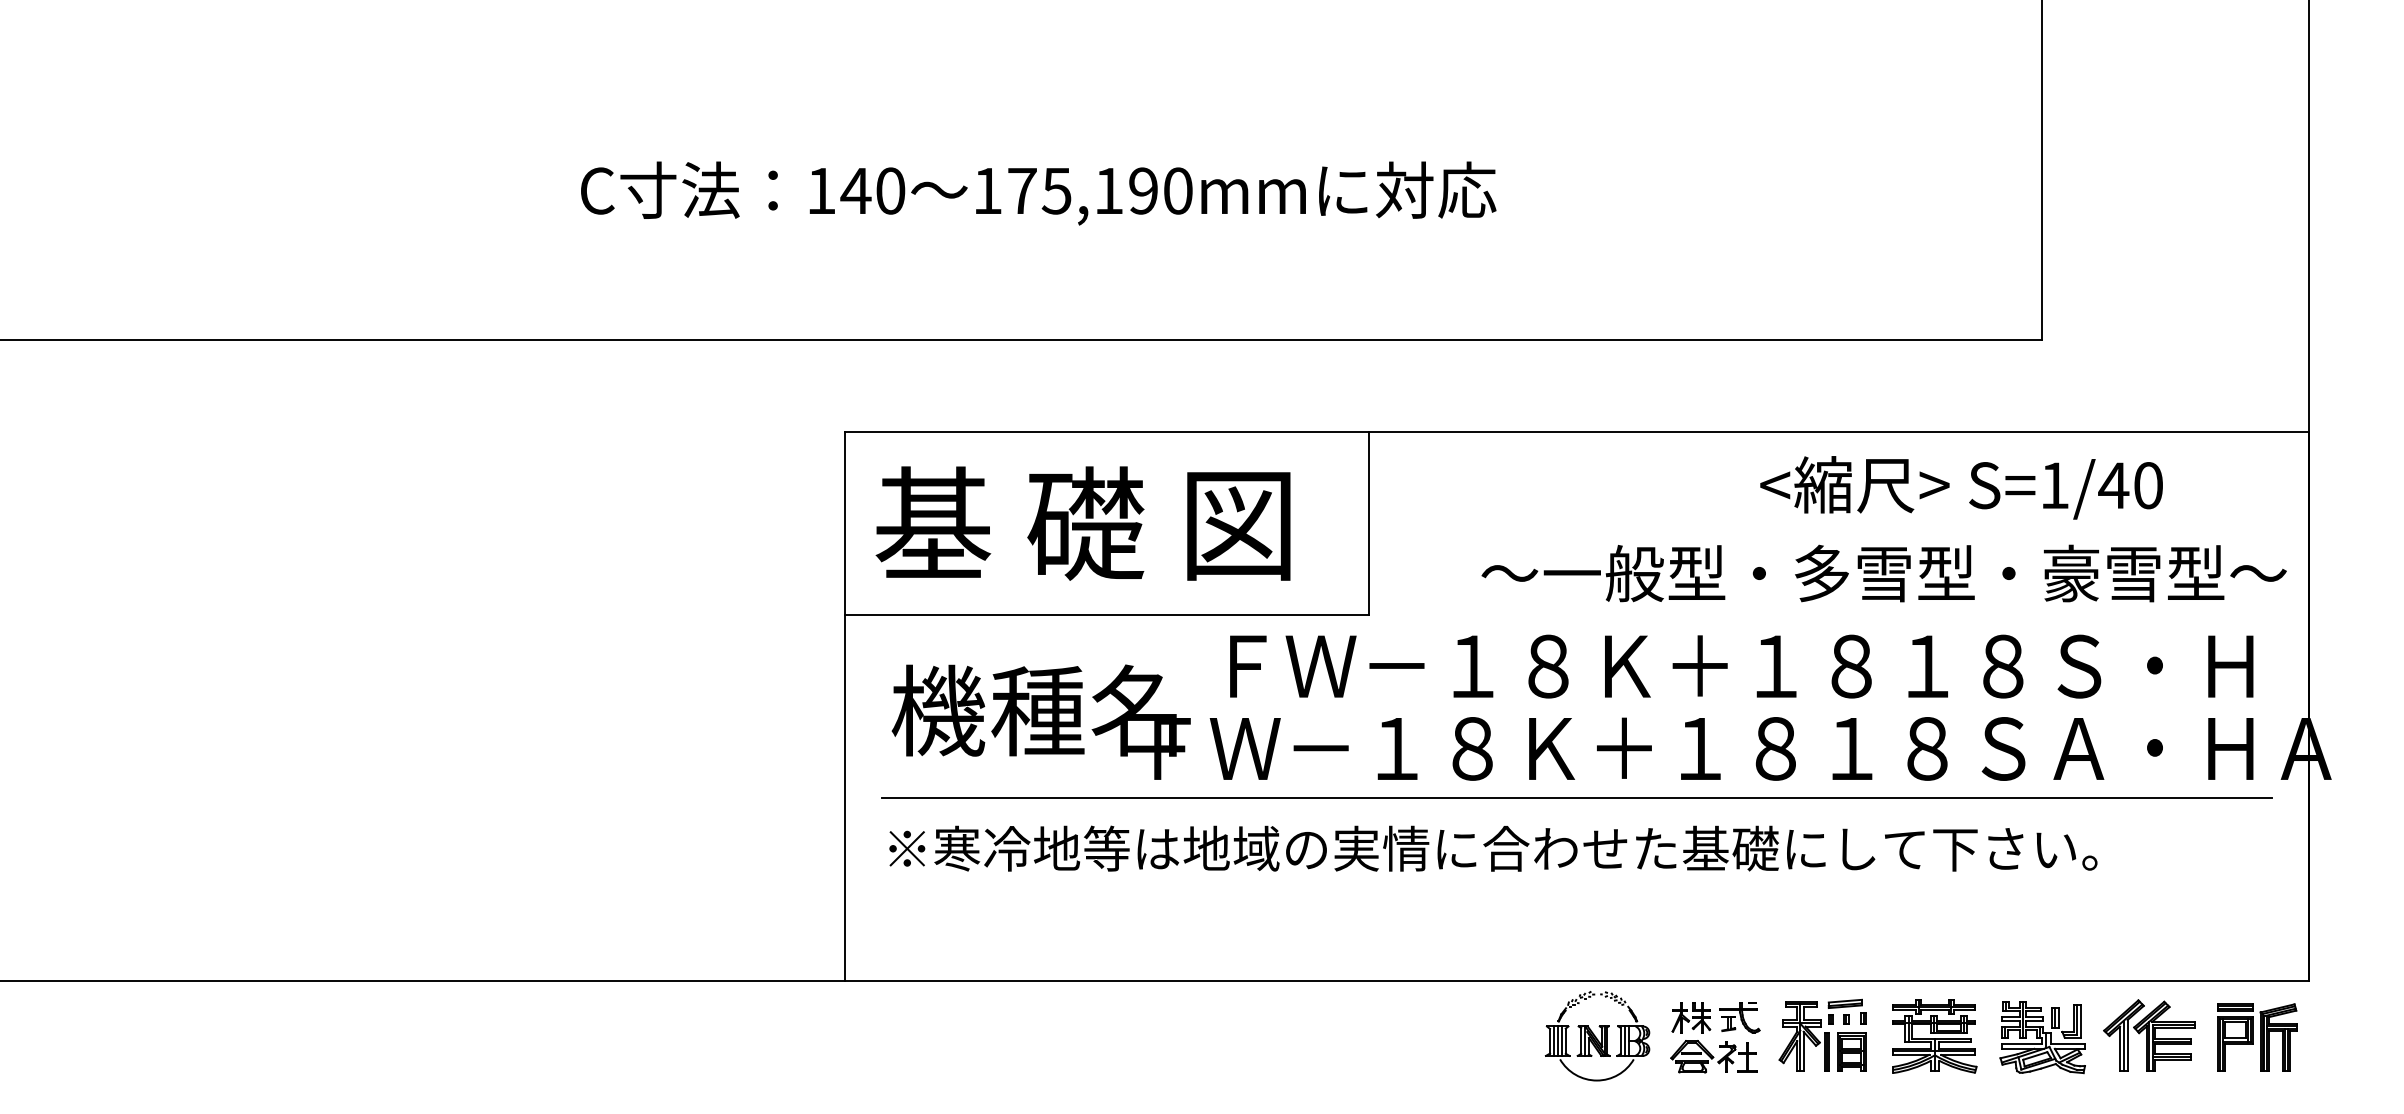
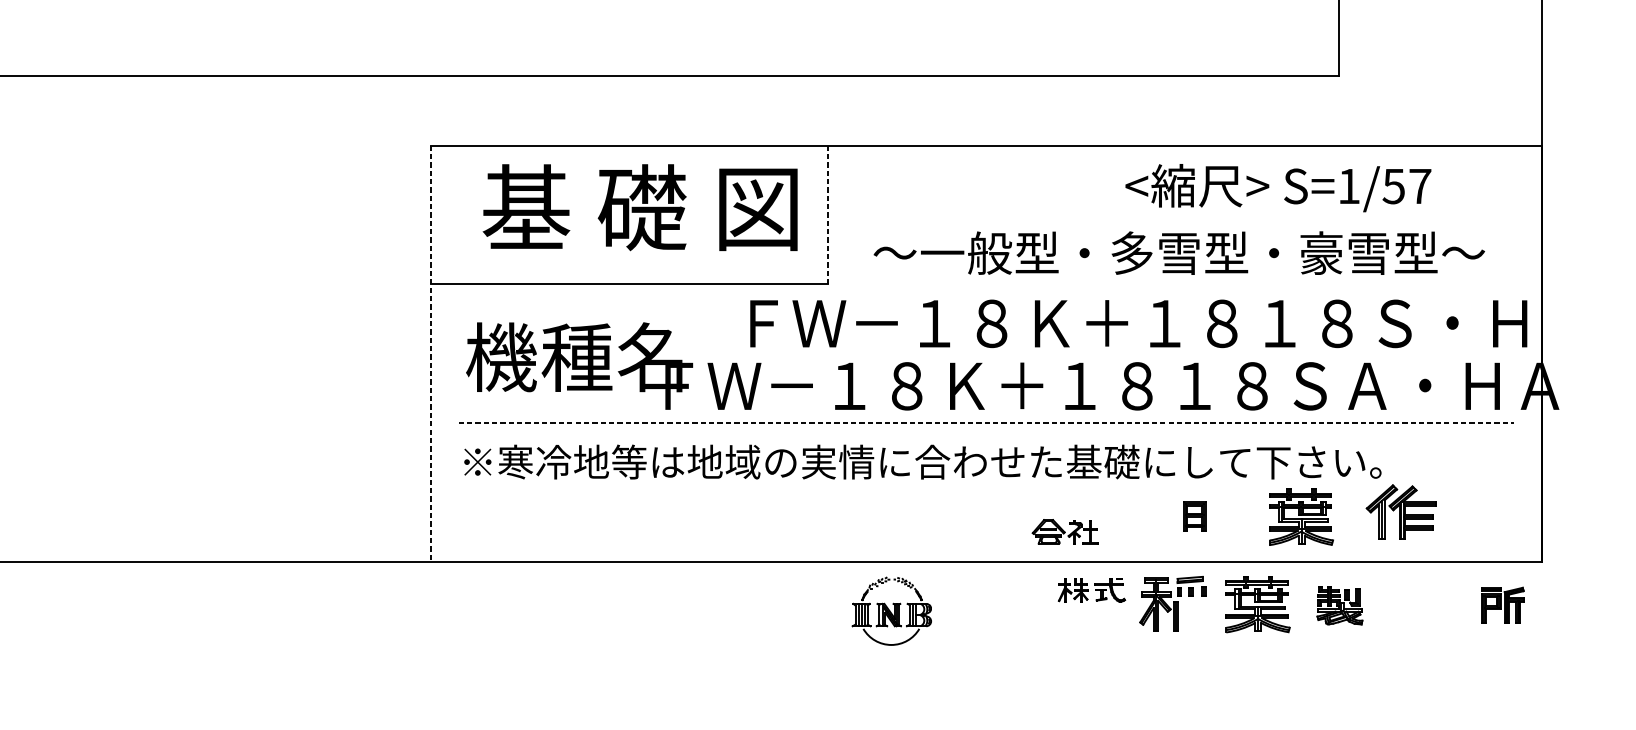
text: (2130, 485) -> (1406, 186), S=1/40 -> S=1/57
text: (1082, 523) -> (639, 207), moved
line: (1368, 523) -> (828, 215), solid -> dashed
text: (1883, 573) -> (1178, 253), moved
text: (1741, 666) -> (1138, 323), moved
line: (845, 706) -> (430, 354), solid -> dashed
line: (1577, 797) -> (986, 423), solid -> dashed
part: (1991, 921) -> (1301, 517), added
part: (2149, 1035) -> (1401, 512), moved
part: (1597, 1036) -> (891, 611), moved
part: (2042, 1037) -> (1339, 605), size x0.7
part: (2257, 1037) -> (1503, 605), size x0.7
part: (1851, 1051) -> (1194, 515), moved
part: (1713, 1056) -> (1064, 531), moved

